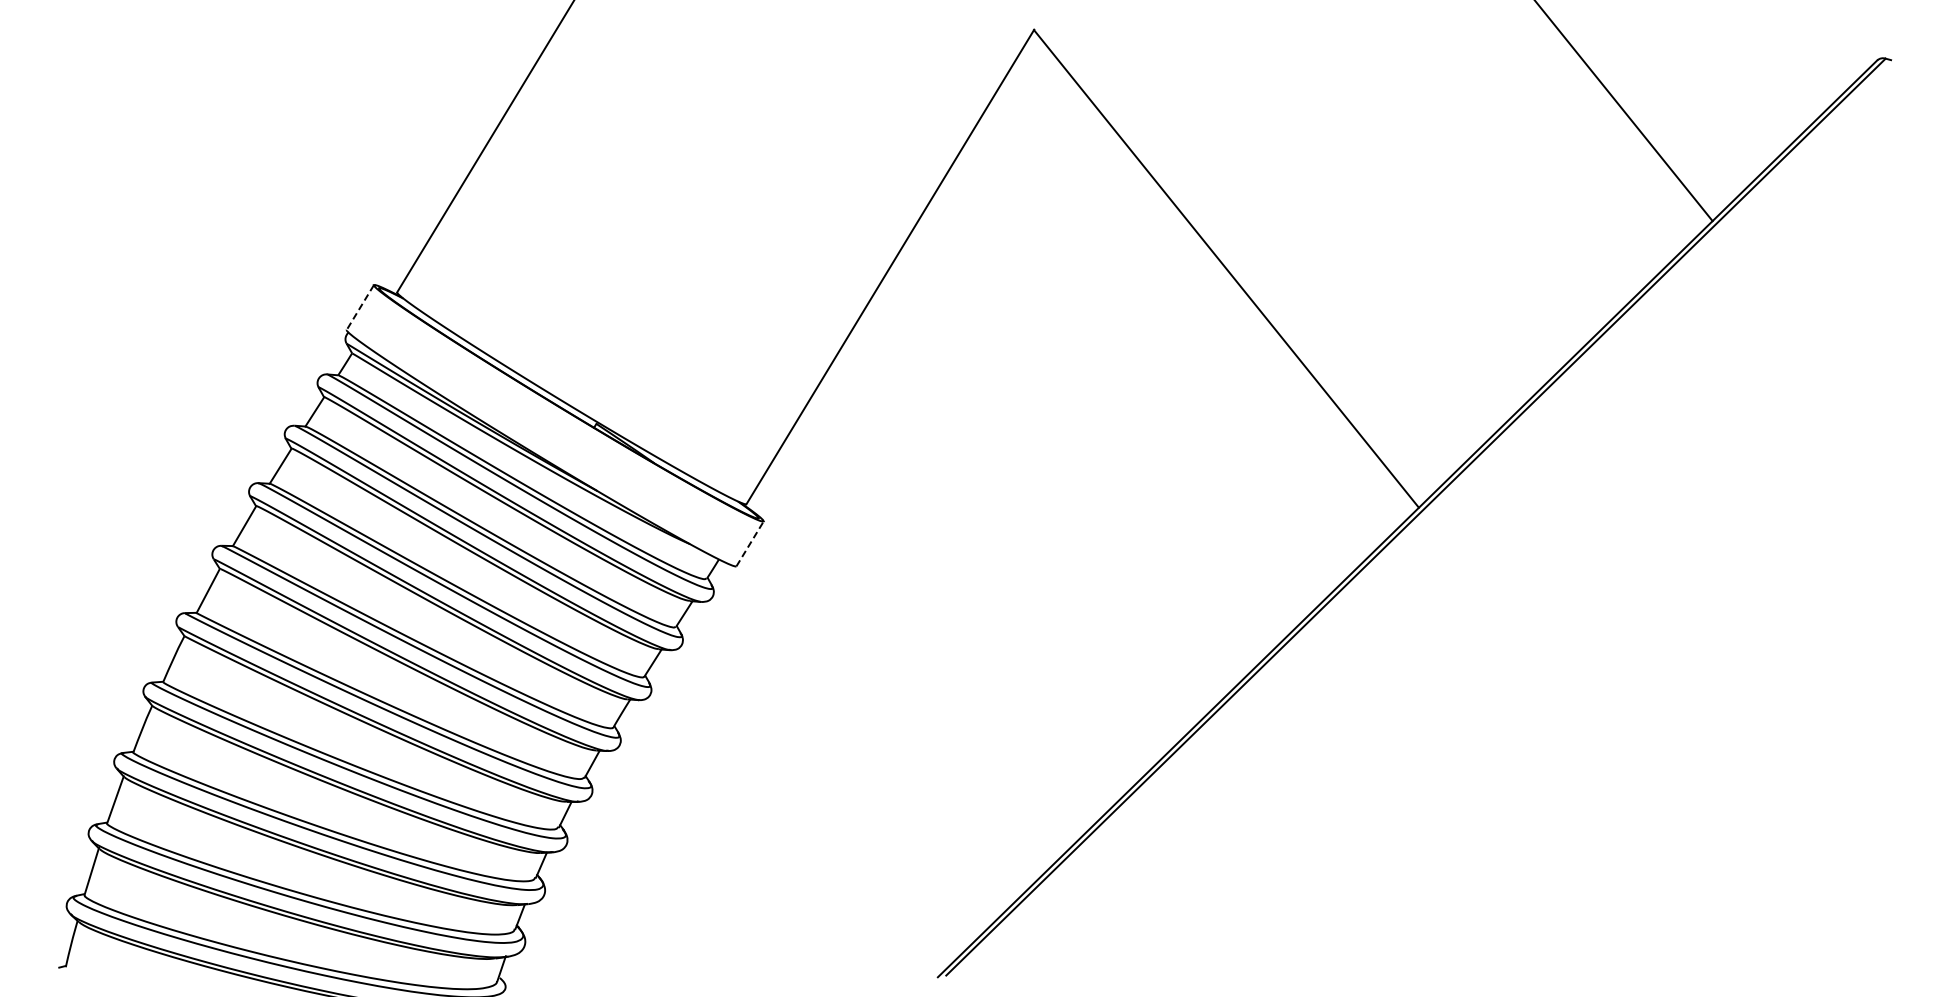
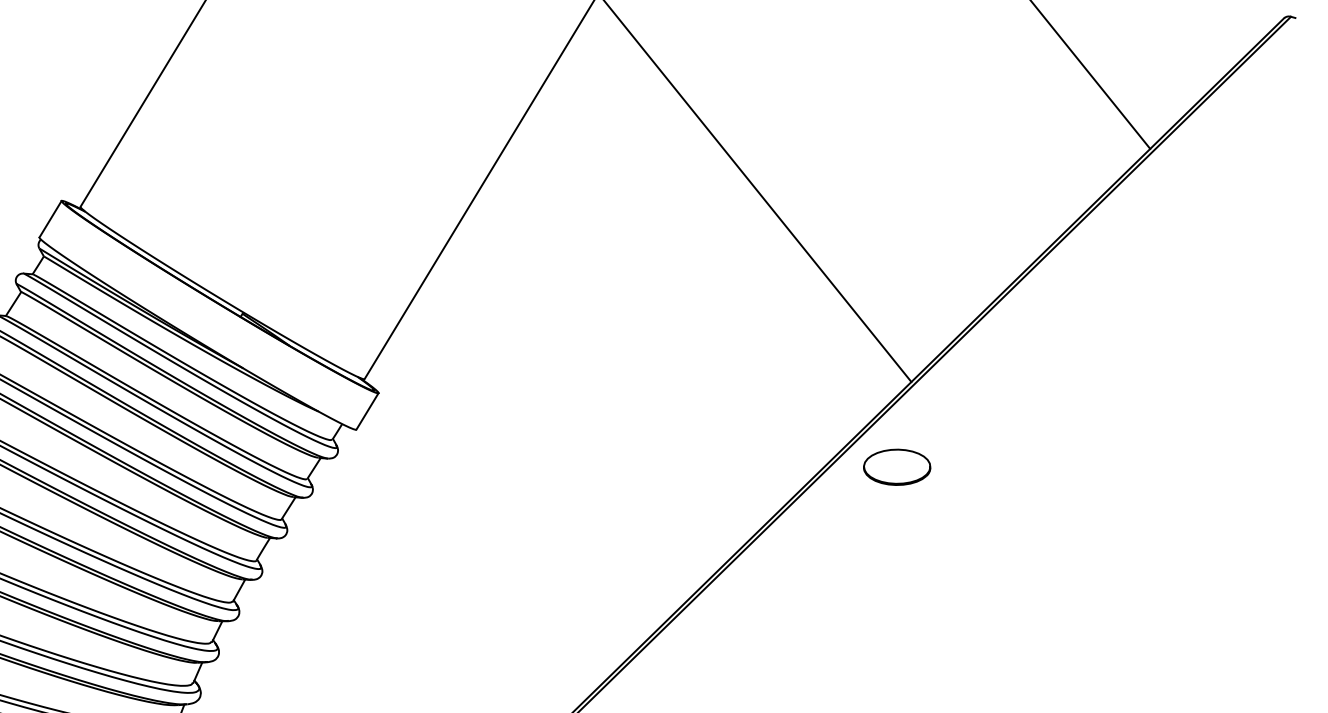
line: (360, 307) -> (50, 219), dashed -> solid
line: (750, 543) -> (367, 411), dashed -> solid
part: (1401, 612) -> (897, 467), added

